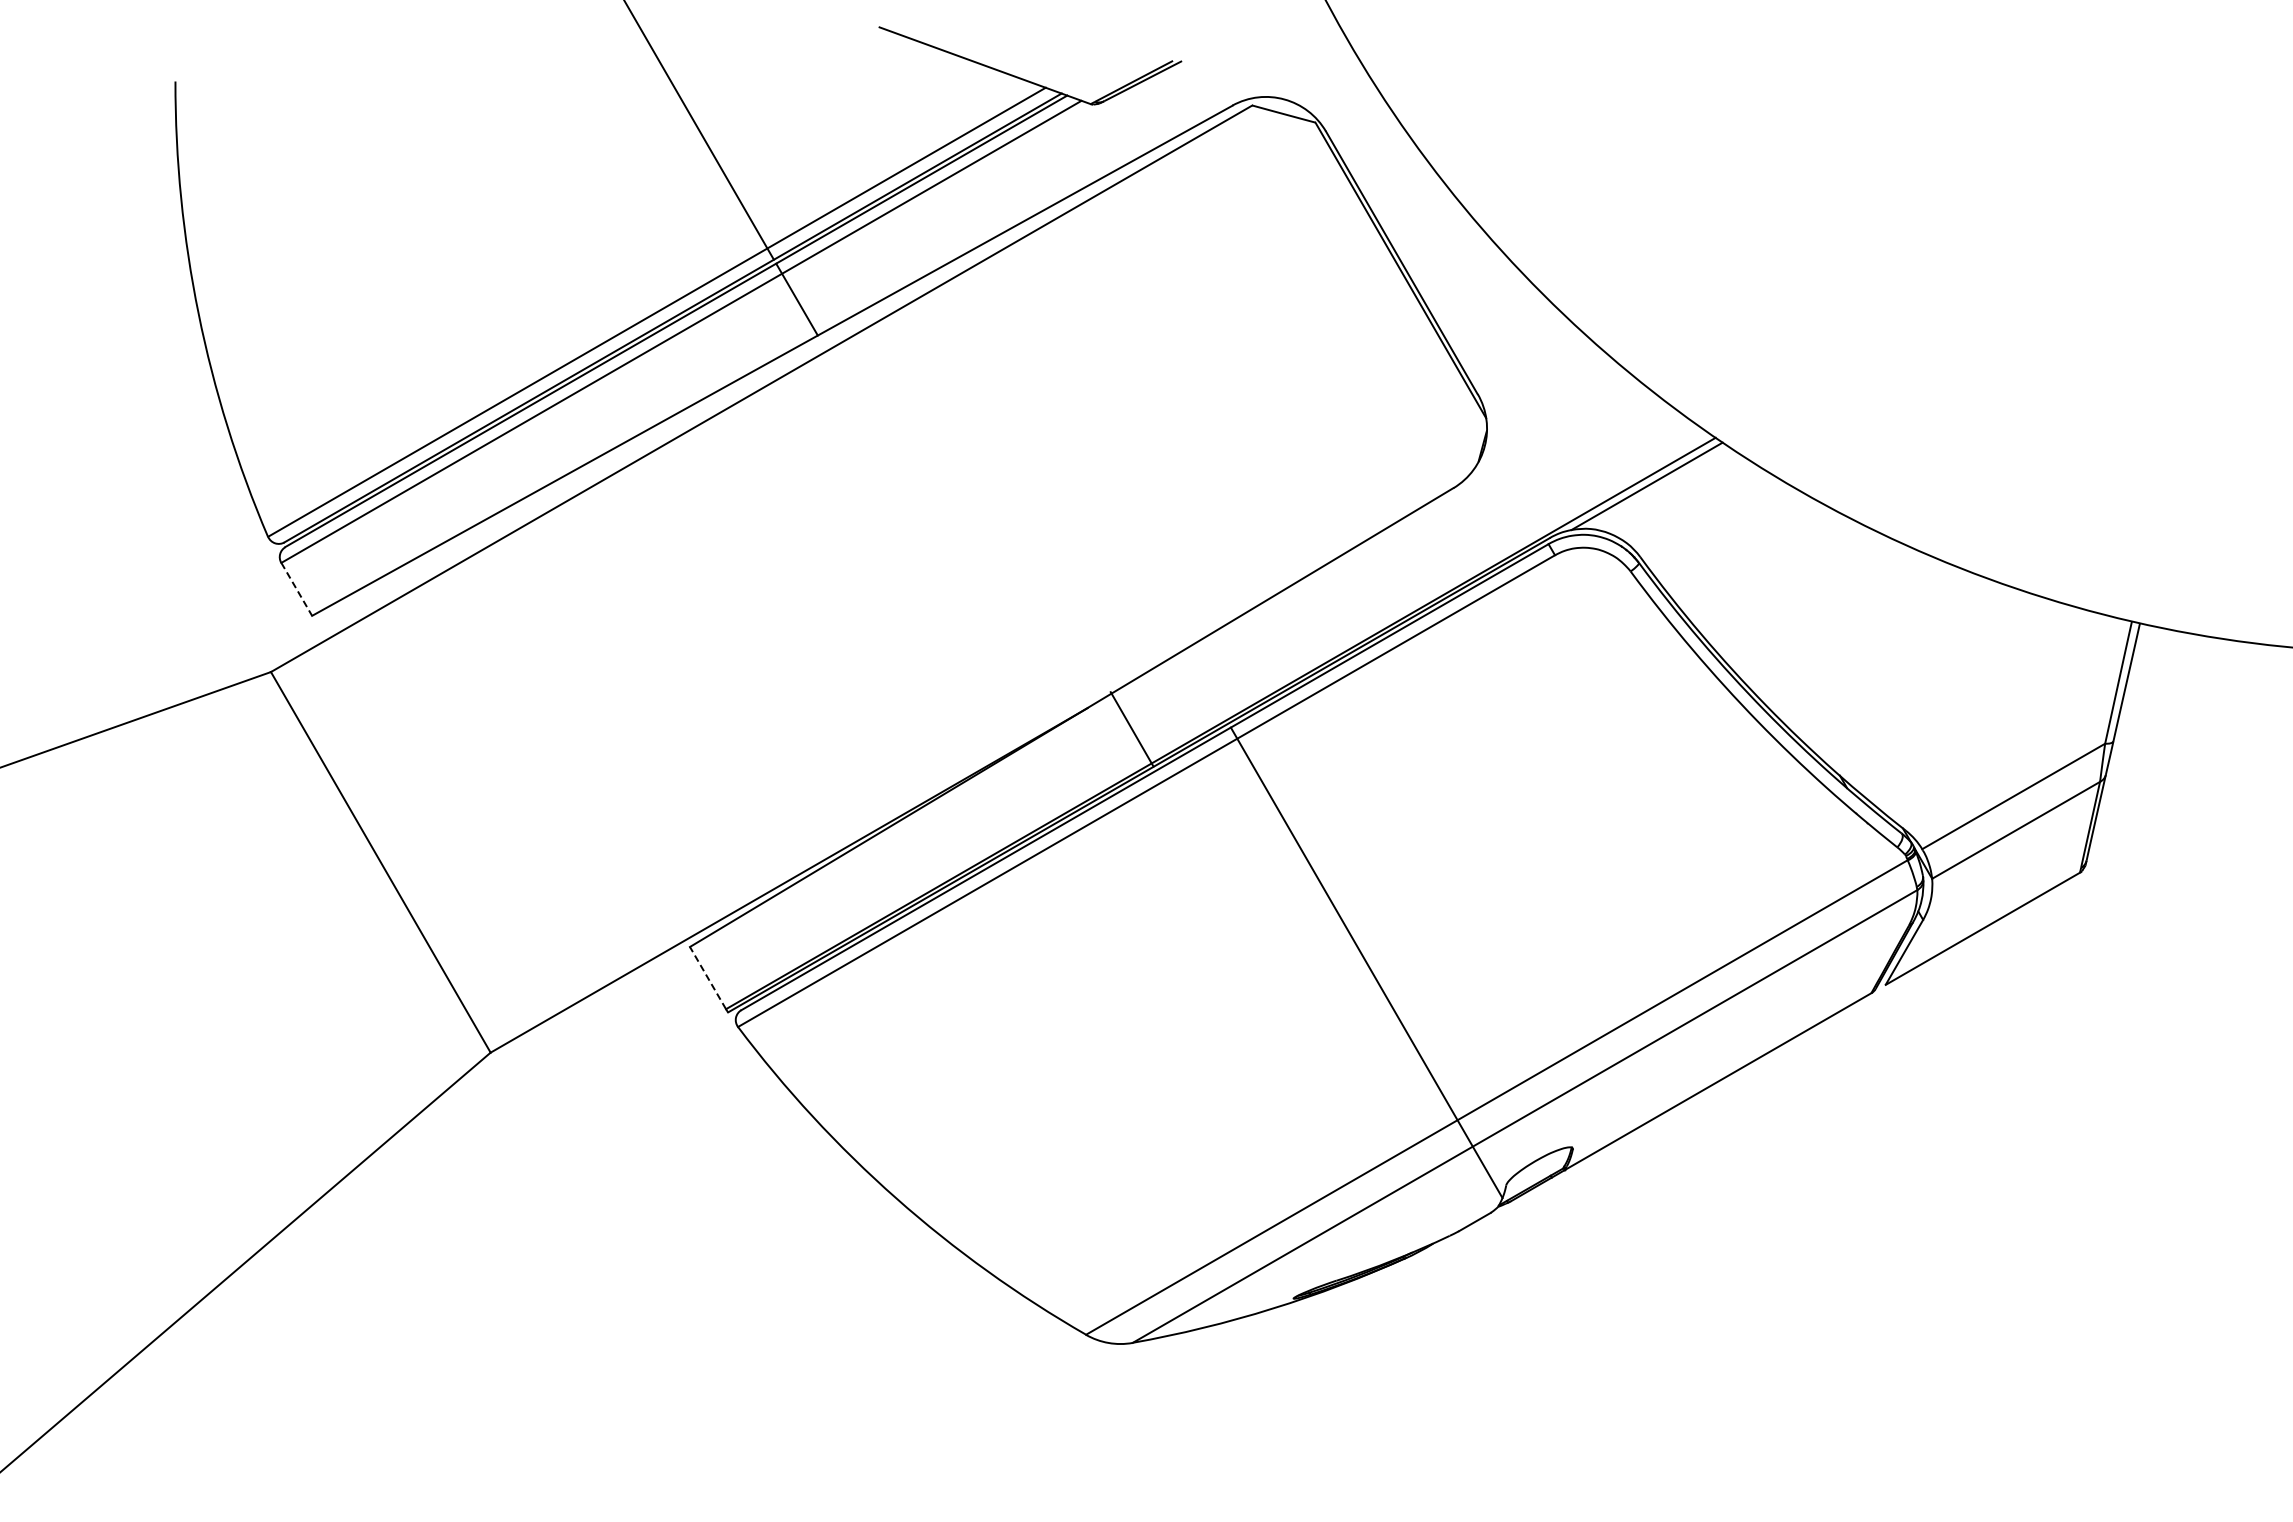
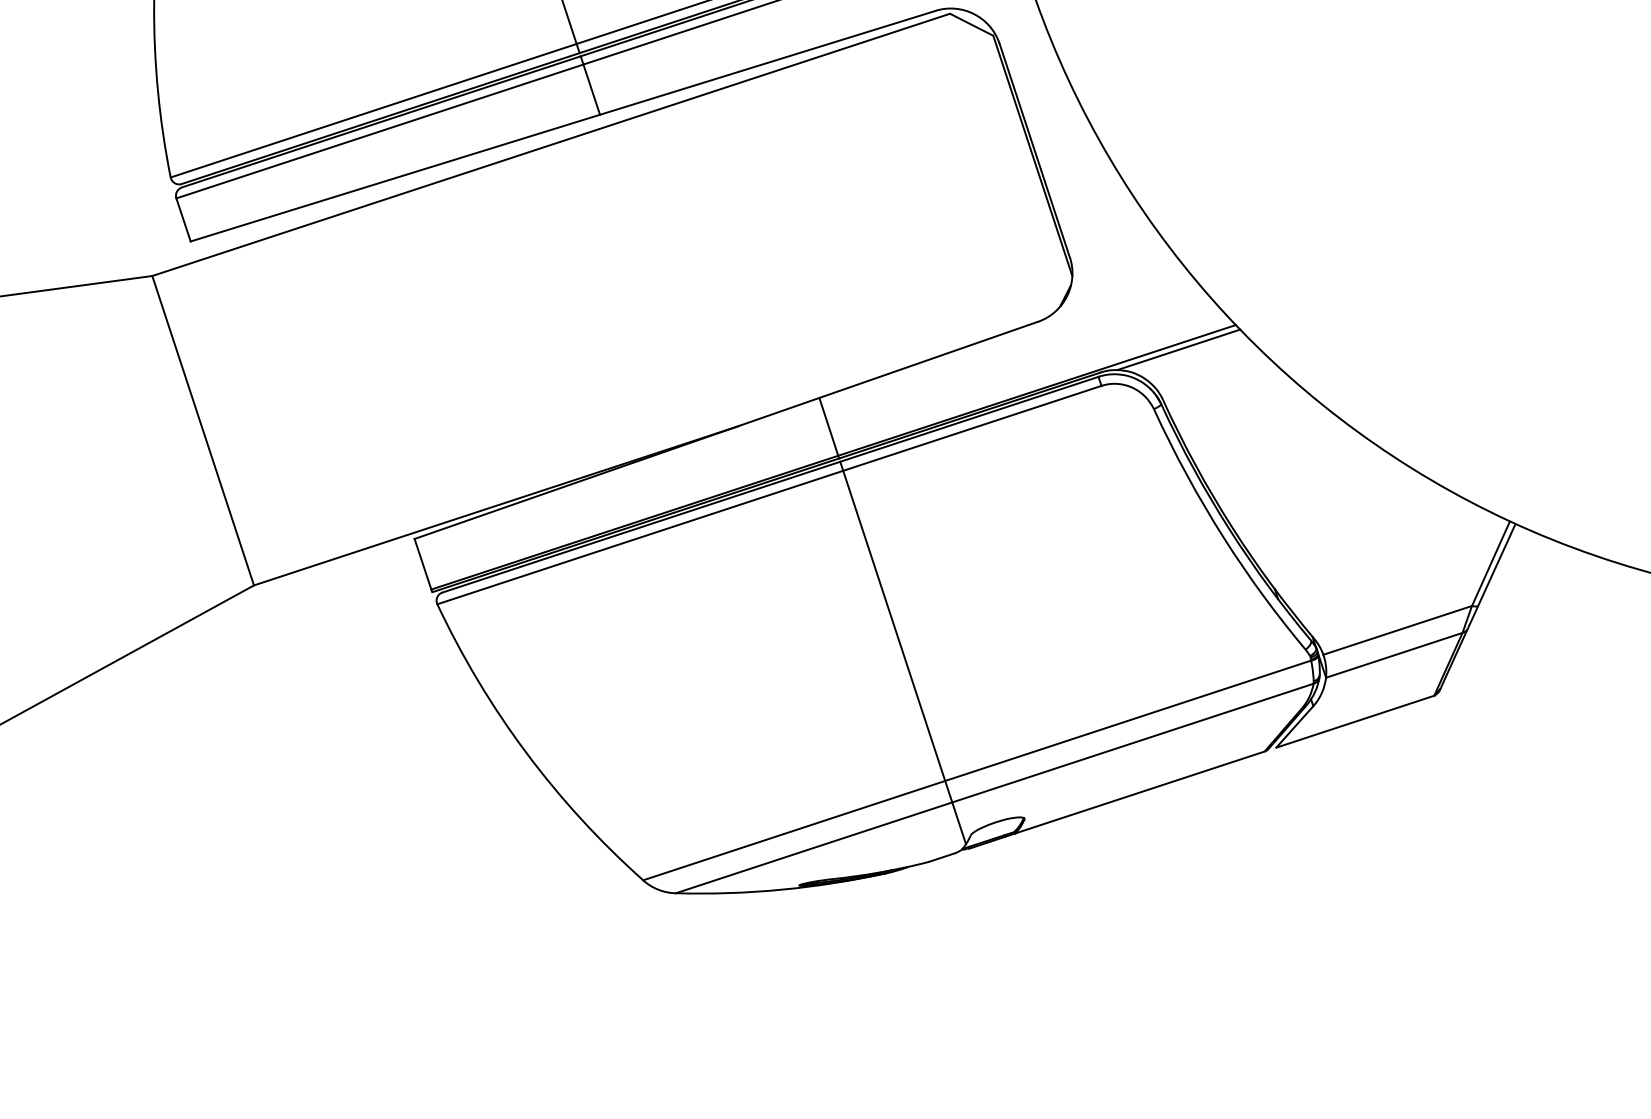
line: (296, 589) -> (183, 220), dashed -> solid
line: (1131, 729) -> (828, 428), moved
line: (708, 978) -> (423, 564), dashed -> solid

